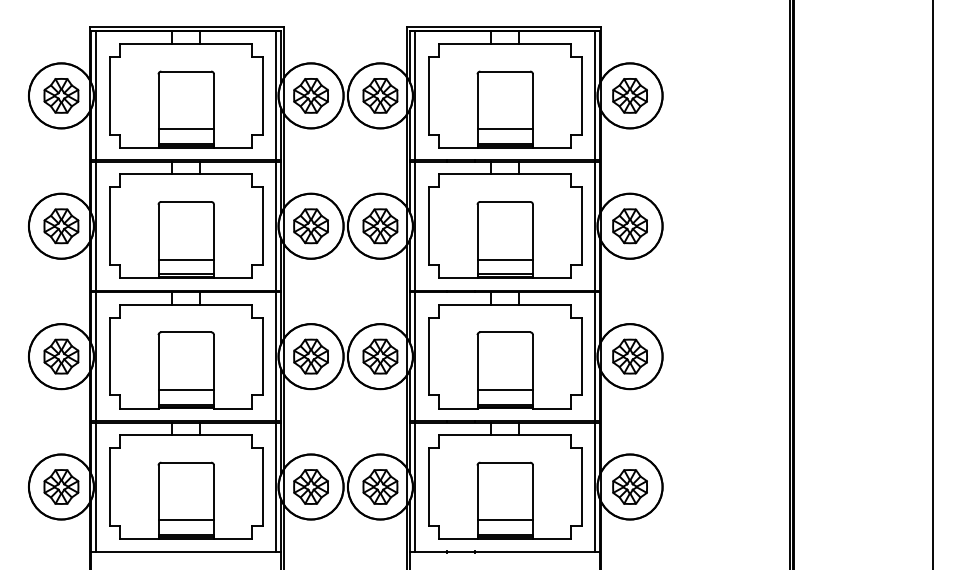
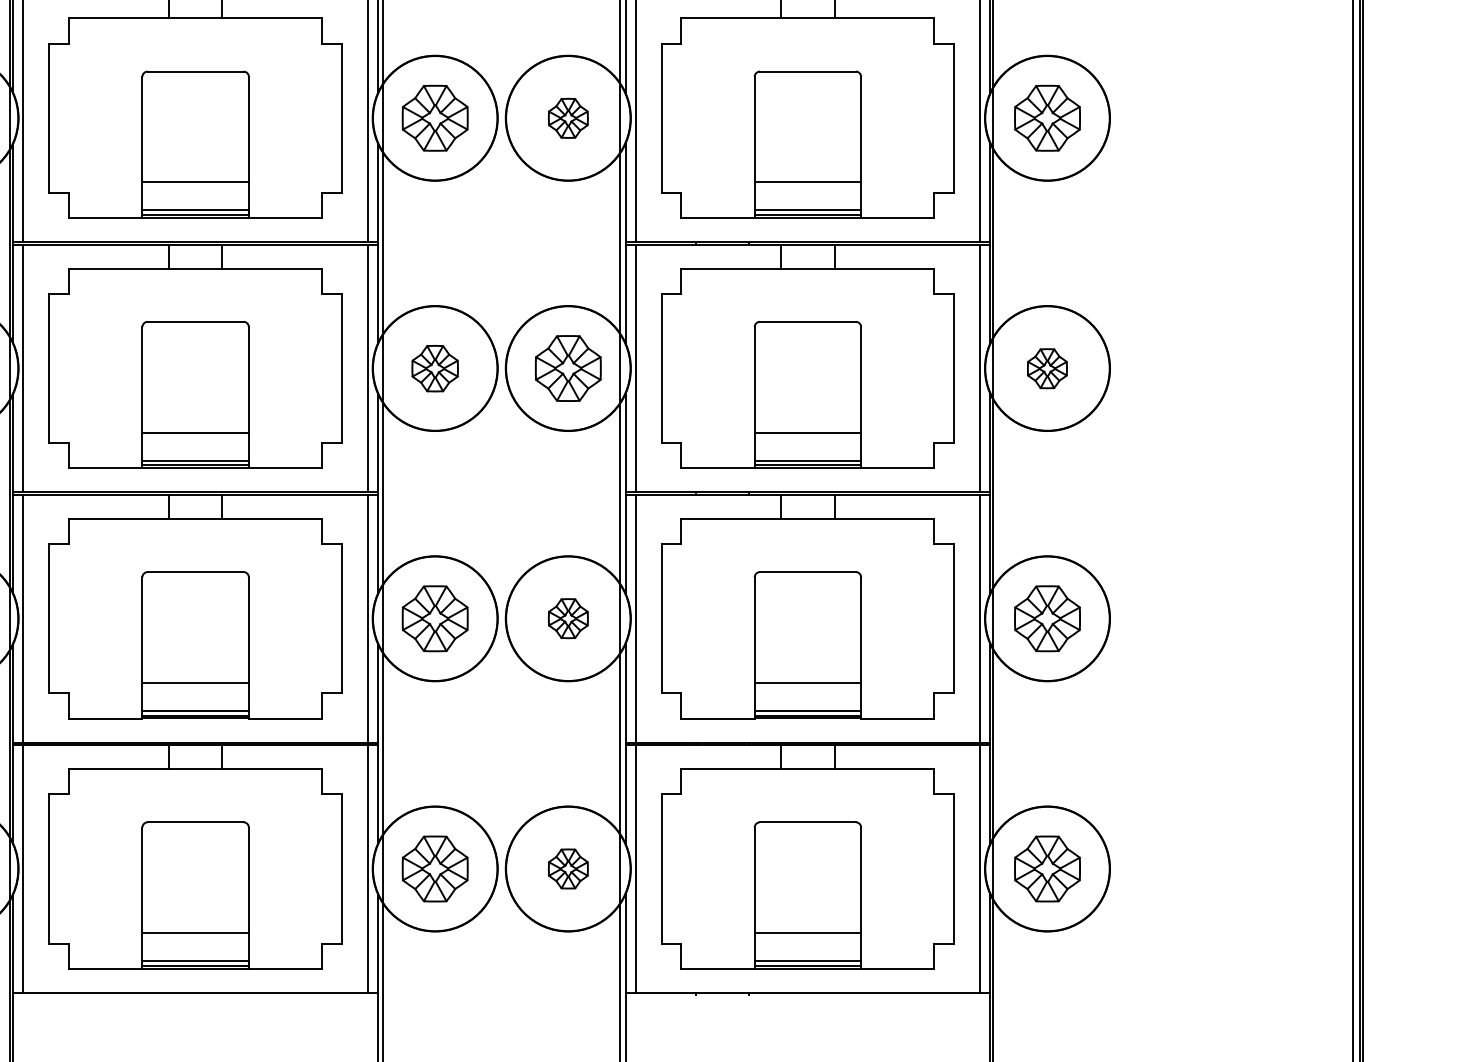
part: (380, 95) -> (568, 117), size x0.6
part: (310, 226) -> (434, 368), size x0.7
part: (629, 226) -> (1046, 368), size x0.6
part: (380, 356) -> (568, 618), size x0.6
part: (380, 486) -> (568, 868), size x0.6

